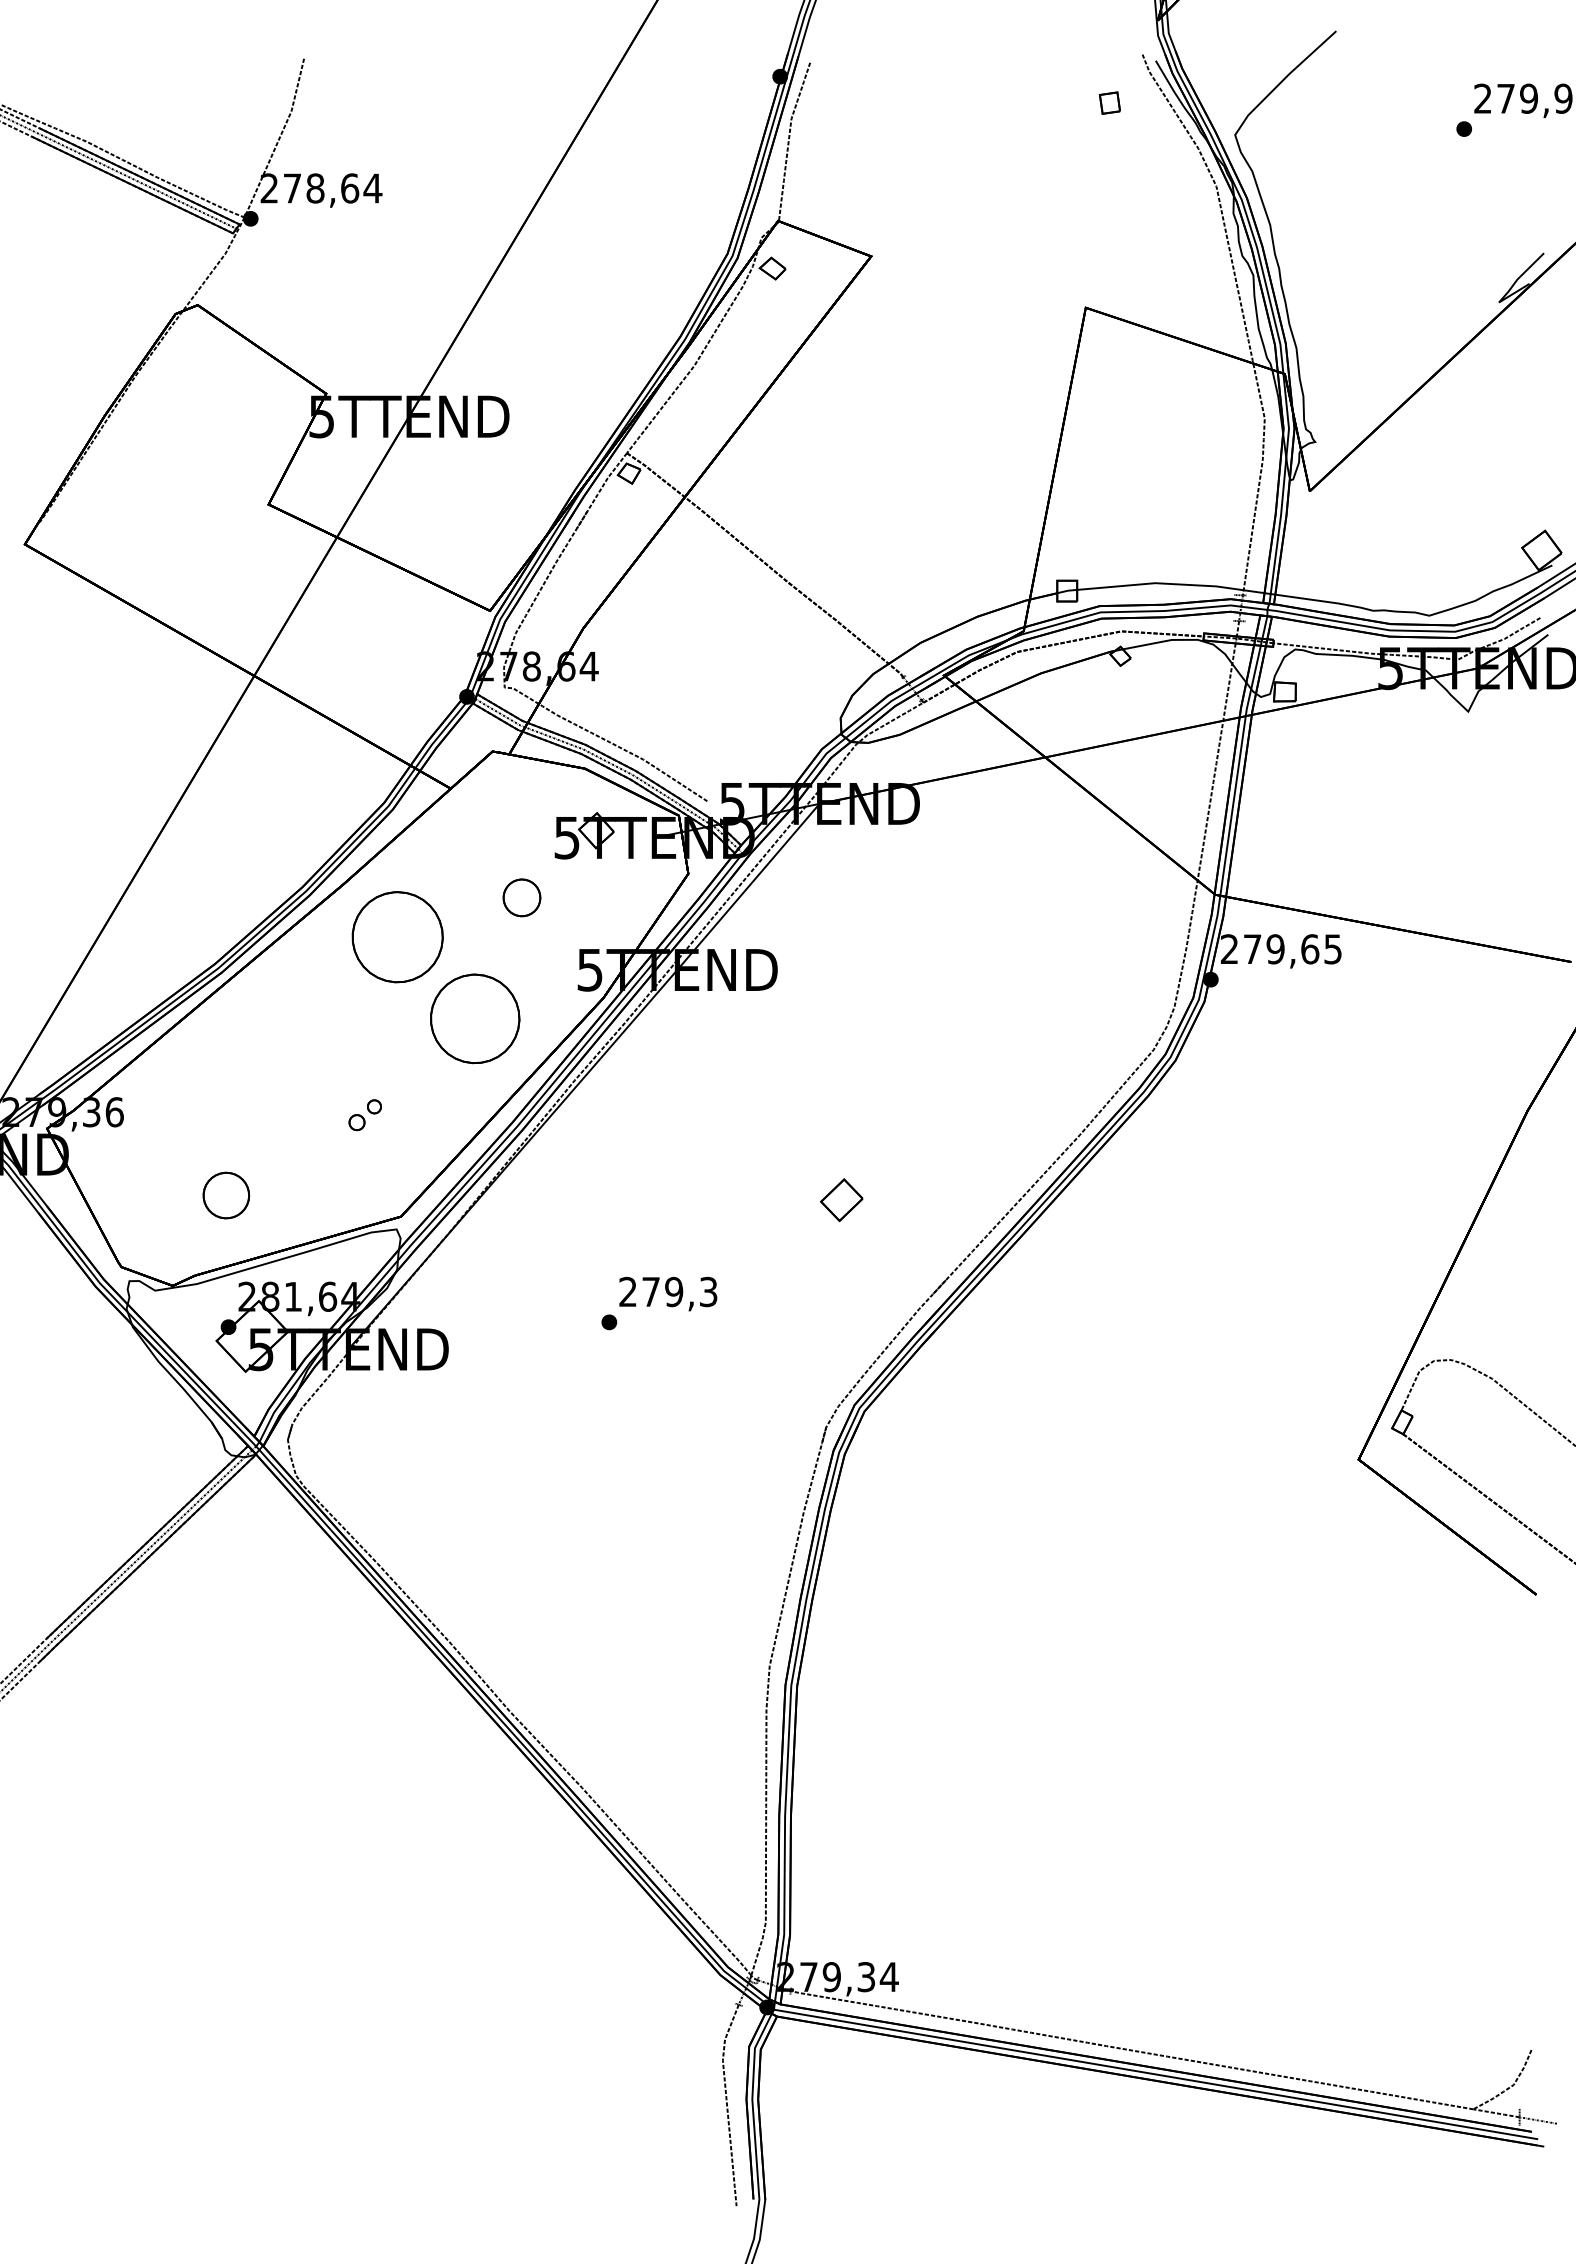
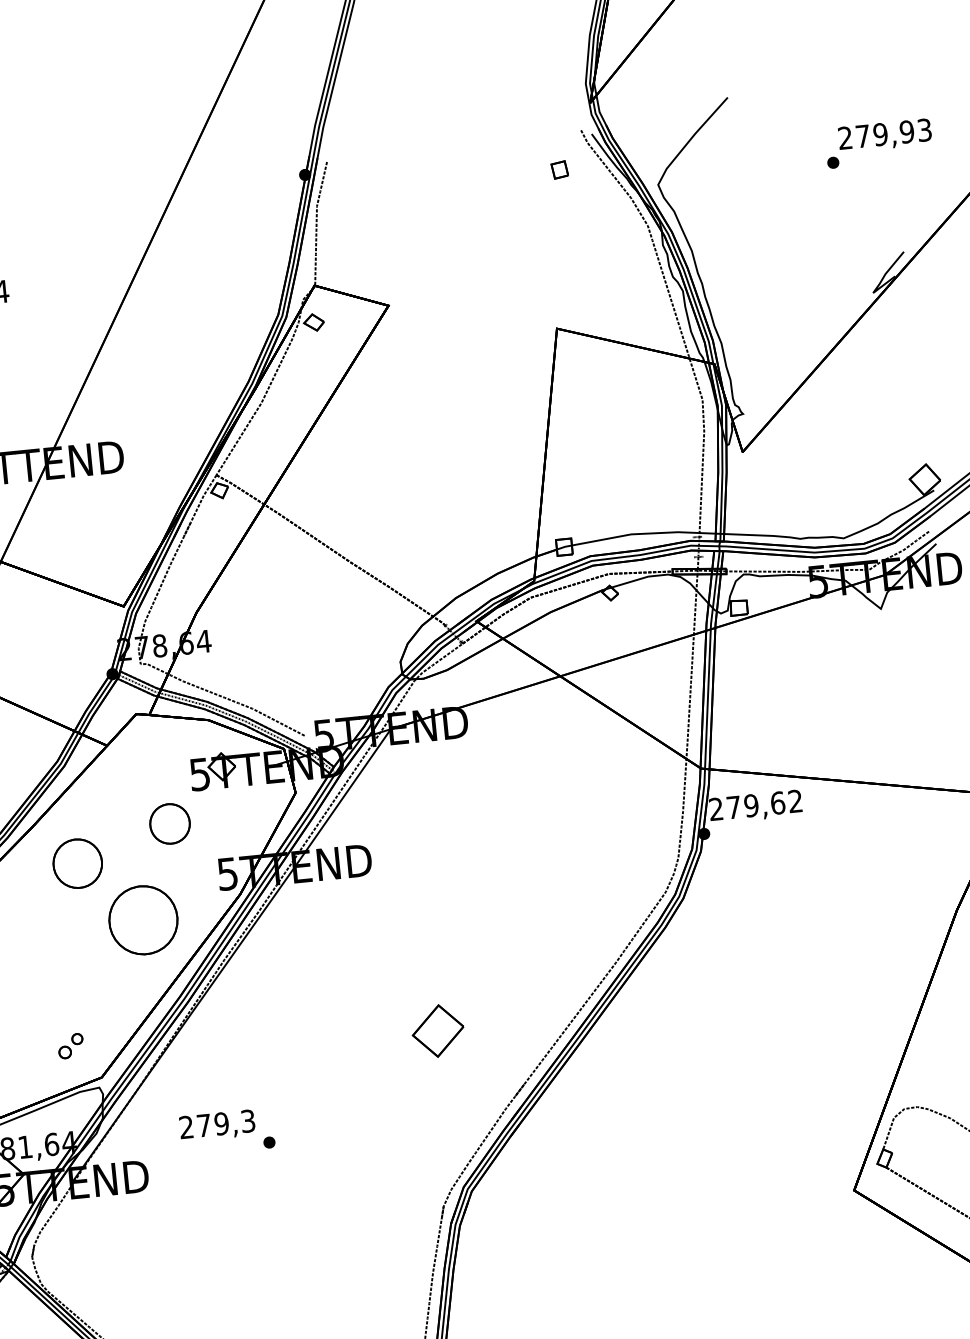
part: (521, 897) -> (169, 823), size x1.4
part: (397, 937) -> (77, 863), size x0.7
text: (1332, 949) -> (795, 801), 279,65 -> 279,62
part: (364, 1115) -> (70, 1046), moved
part: (841, 1200) -> (438, 1031), size x1.6
text: (668, 1293) -> (217, 1125), moved

